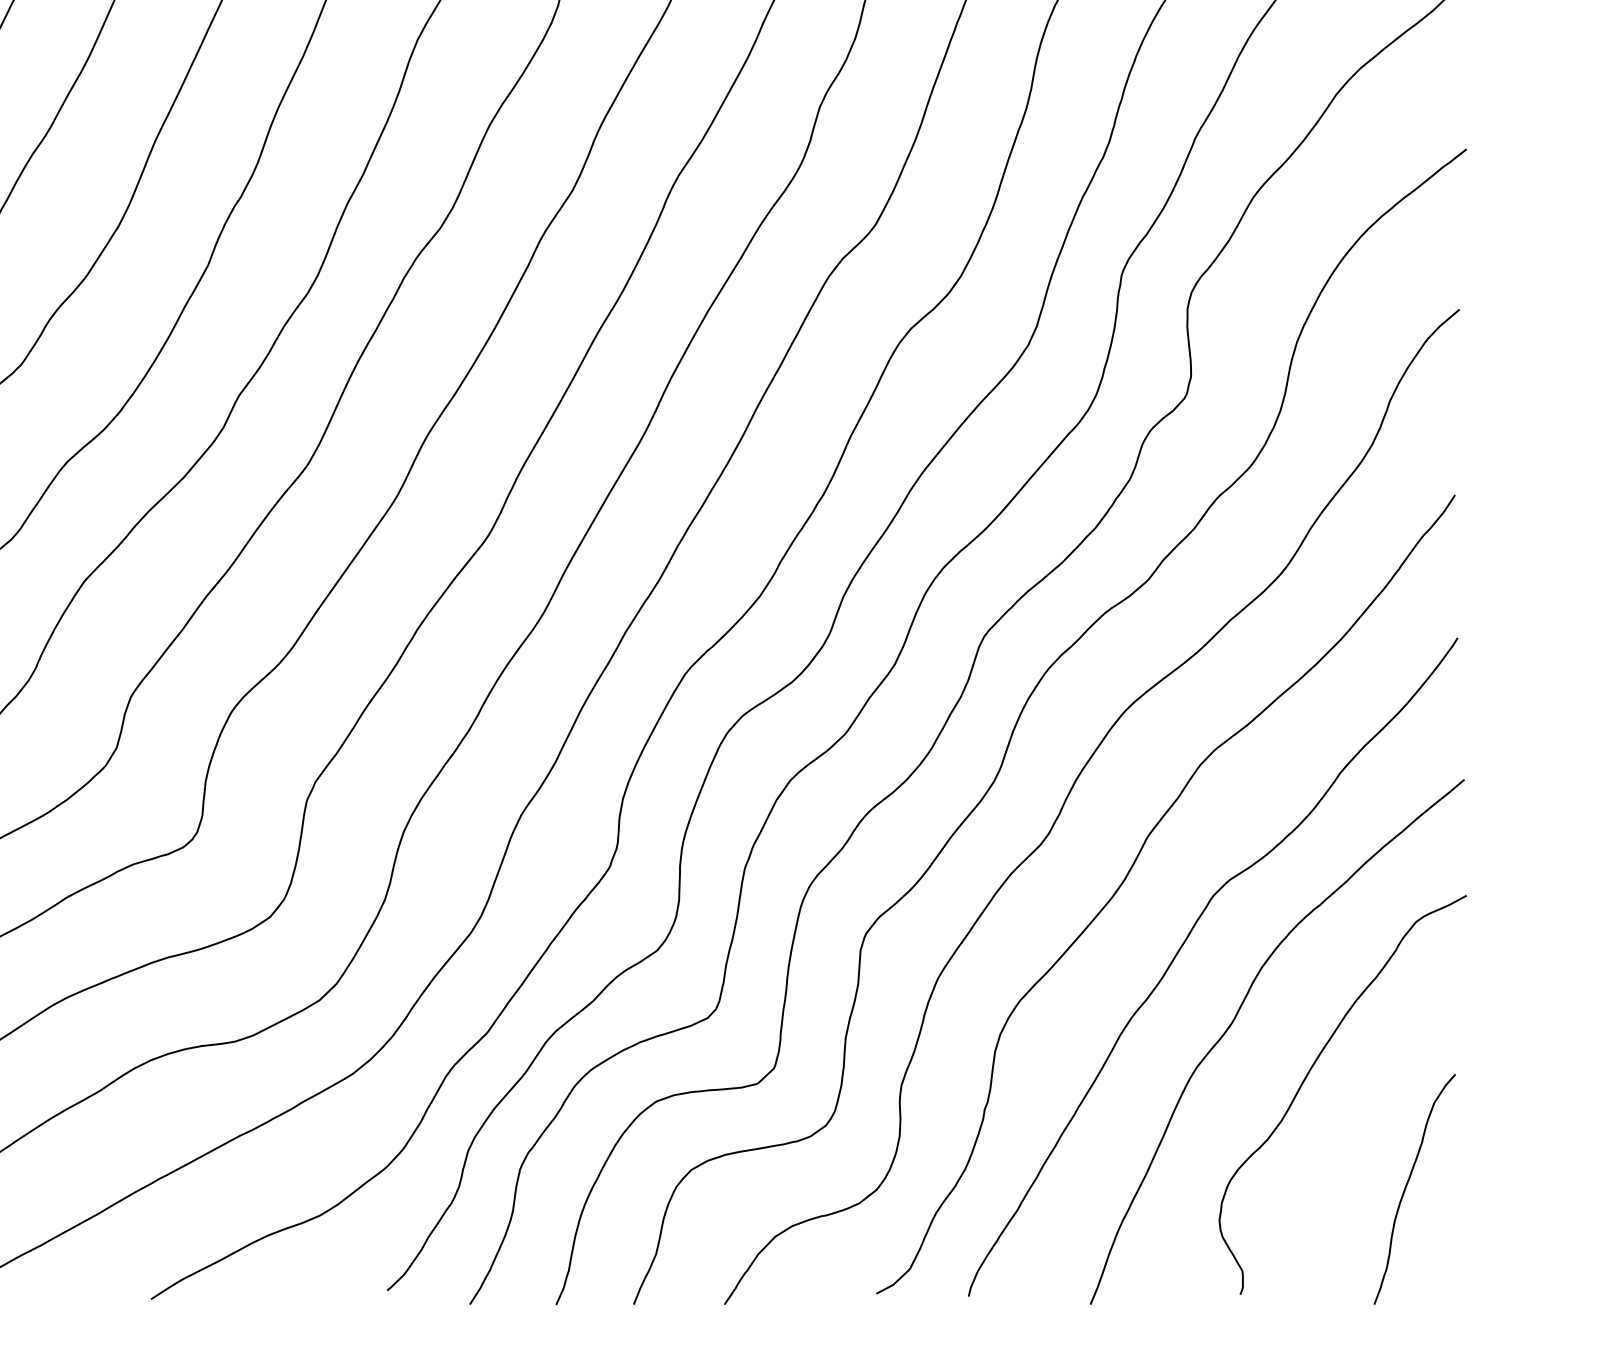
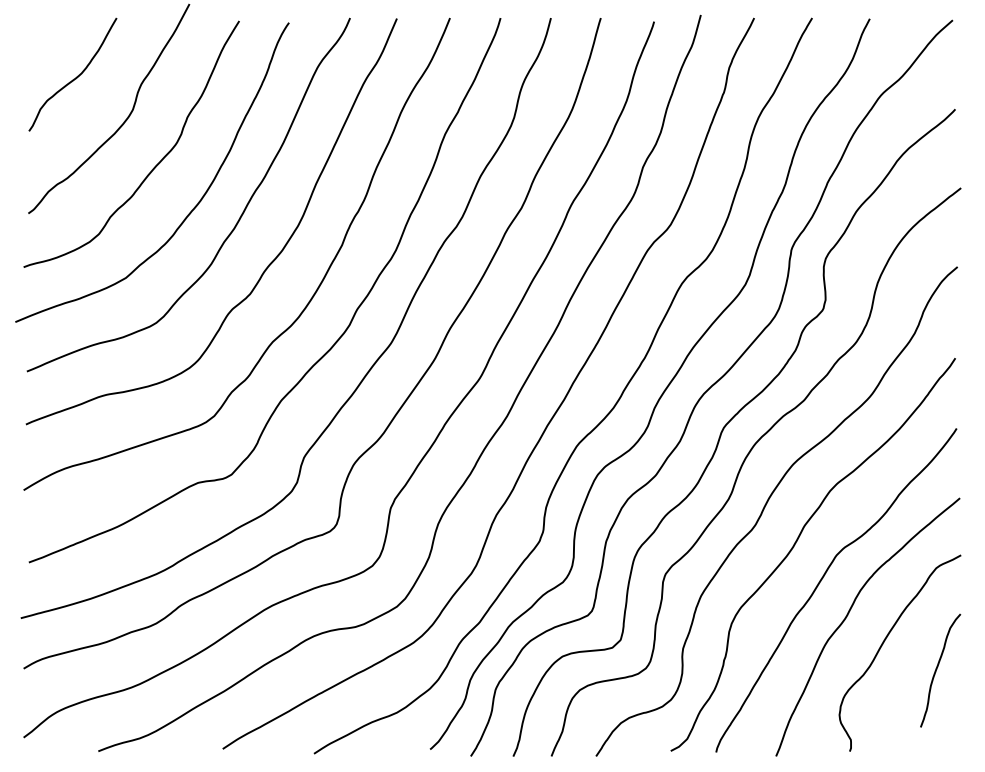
curve: (1408, 1186) -> (937, 669), moved

